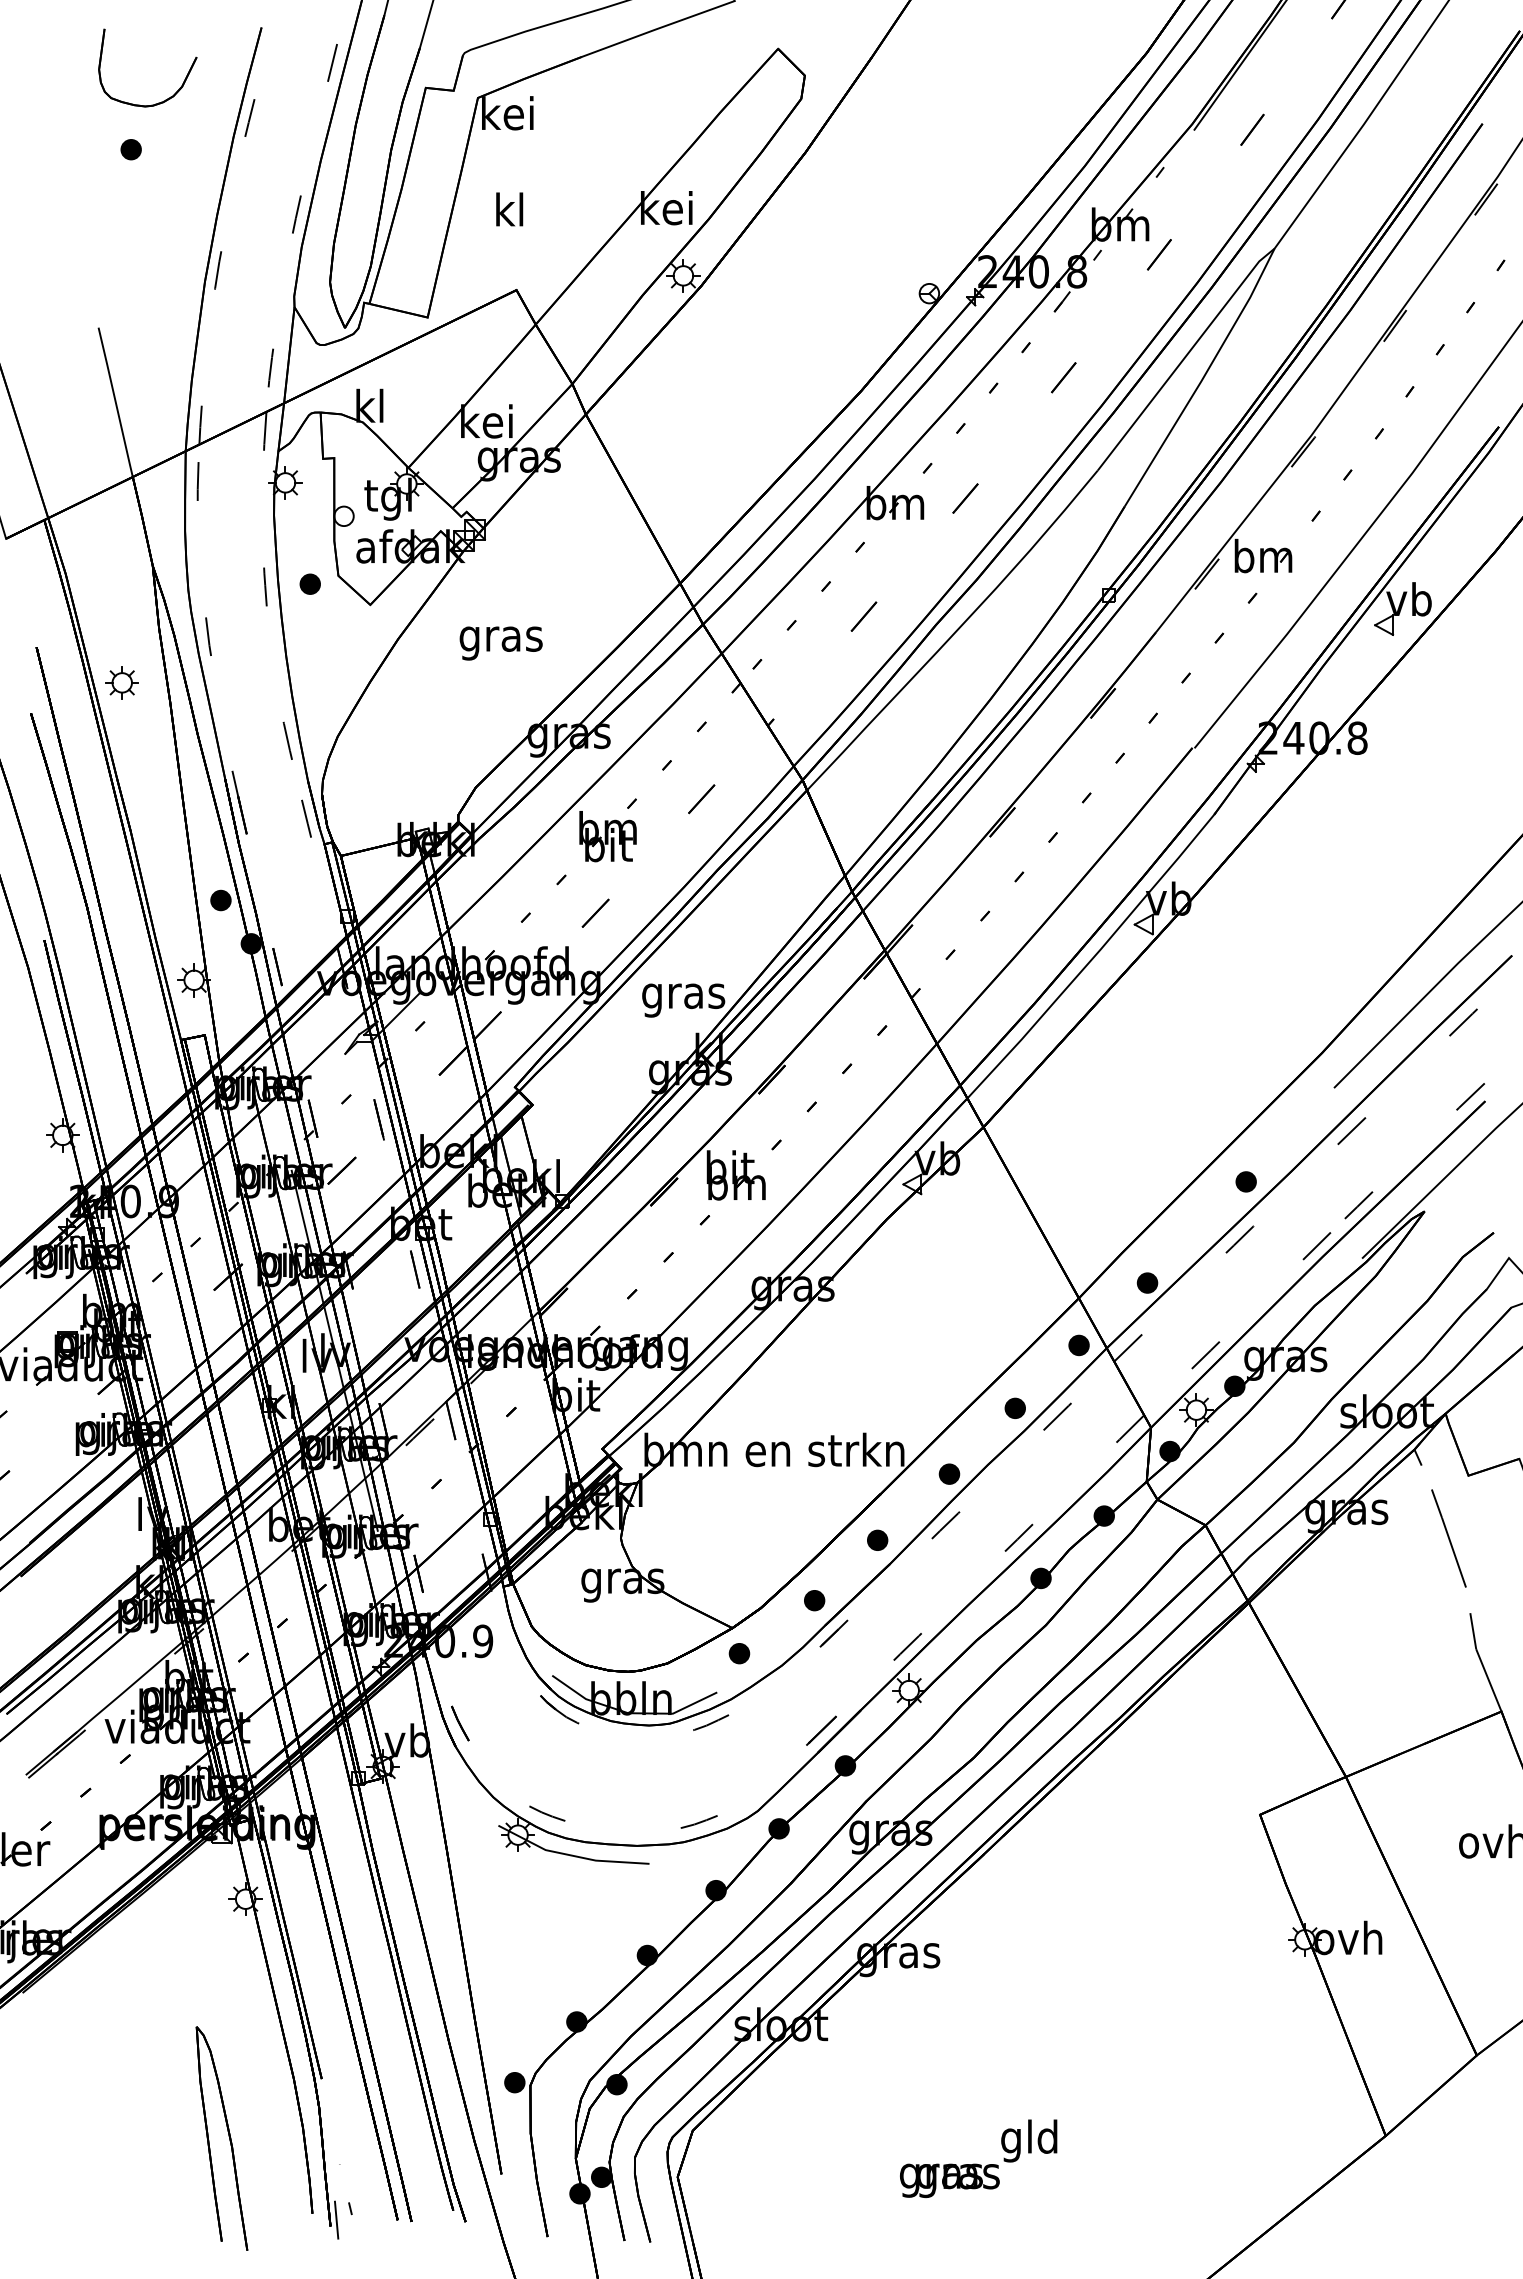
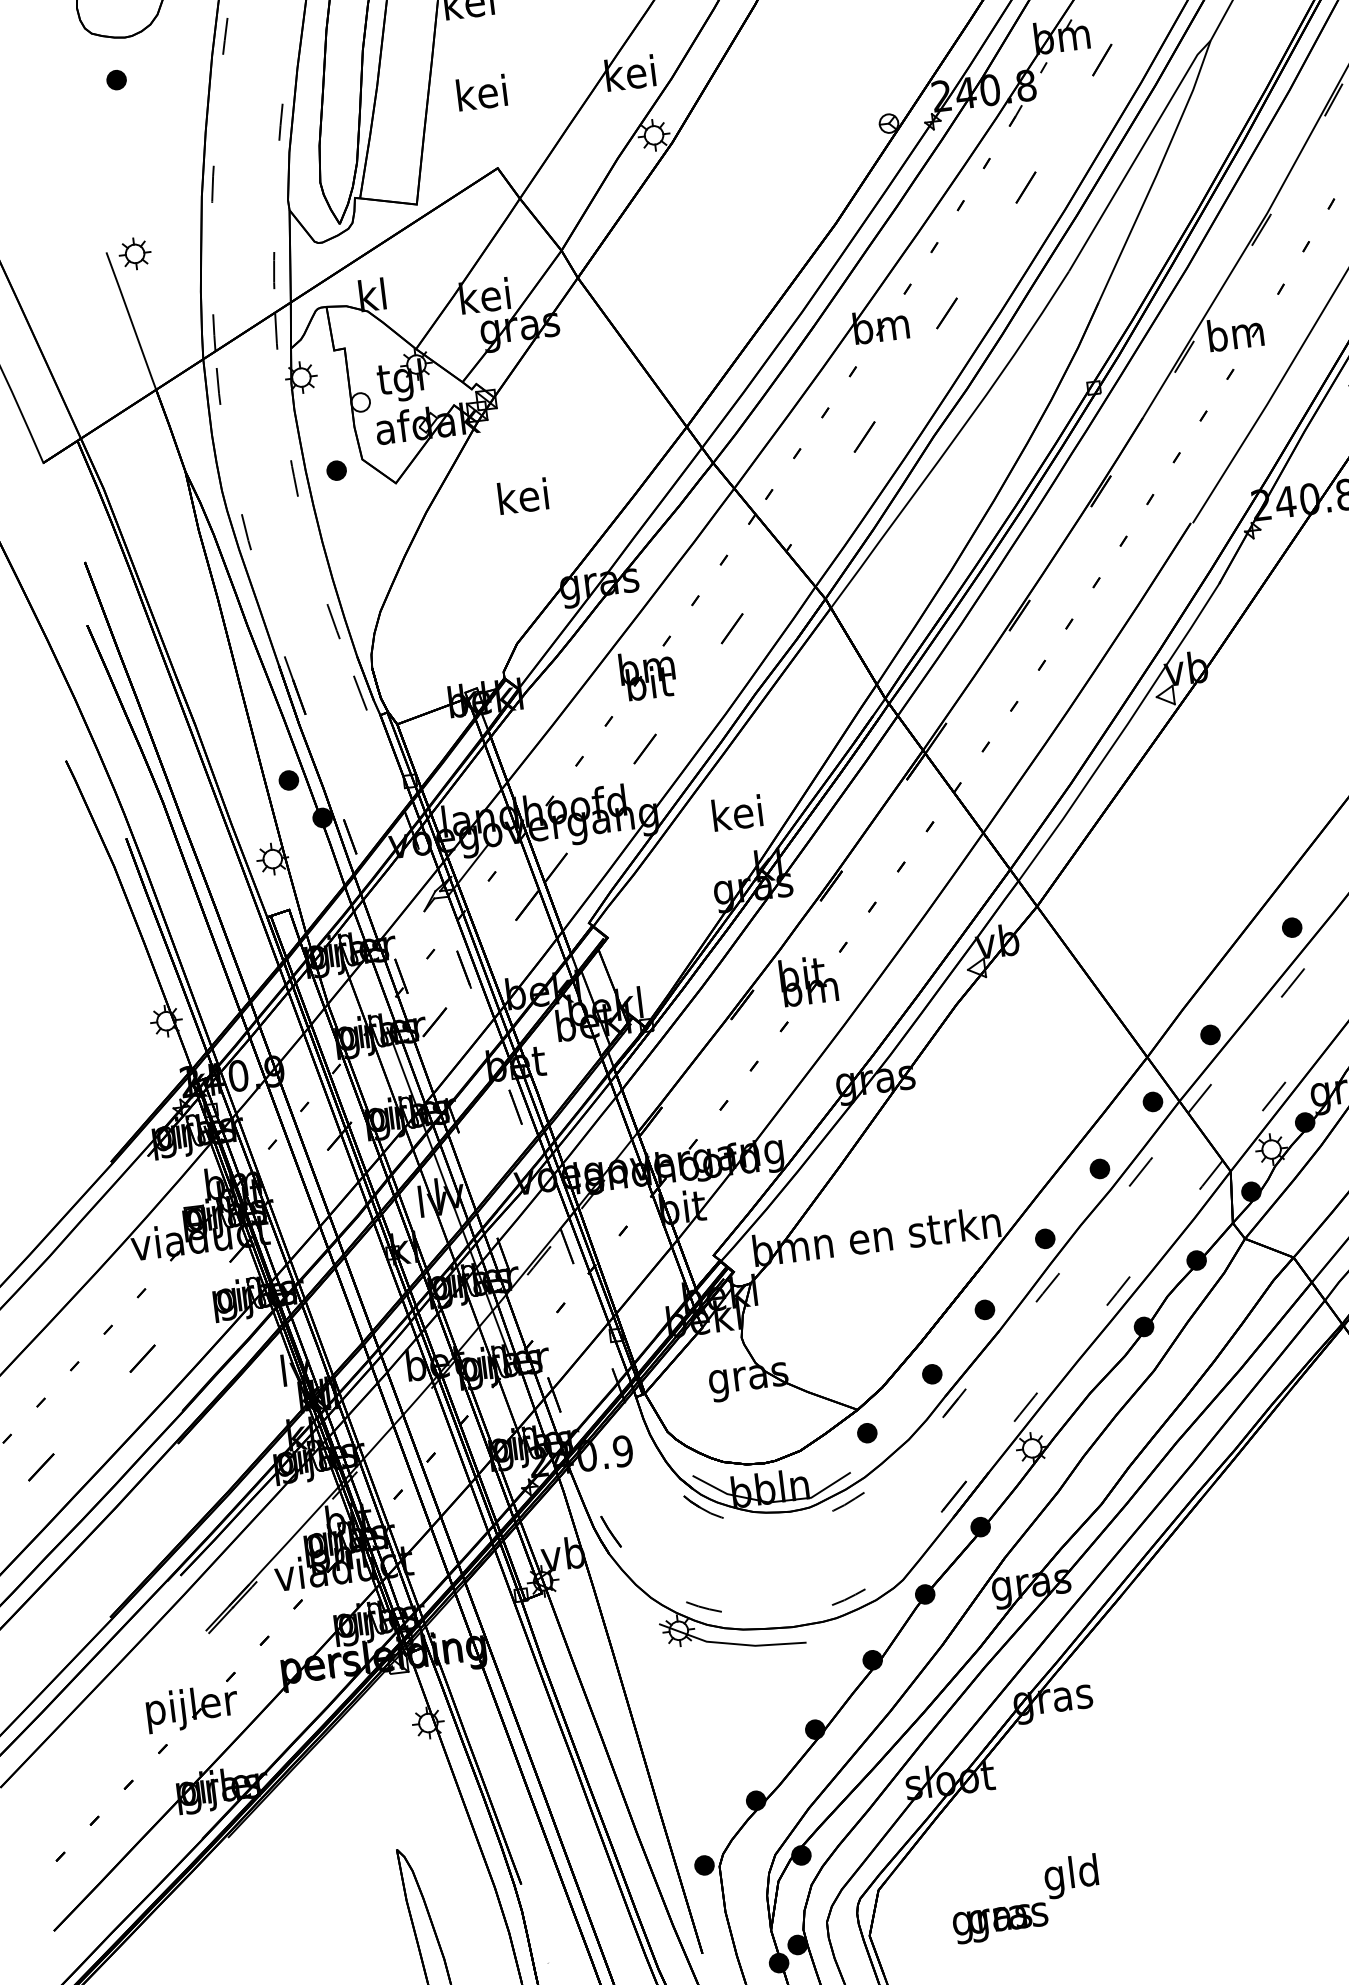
text: (509, 209) -> (481, 92), kl -> kei
text: (500, 638) -> (523, 499), gras -> kei
part: (121, 682) -> (134, 253), moved
text: (683, 995) -> (737, 816), gras -> kei
text: (978, 2158) -> (1025, 1898), moved

